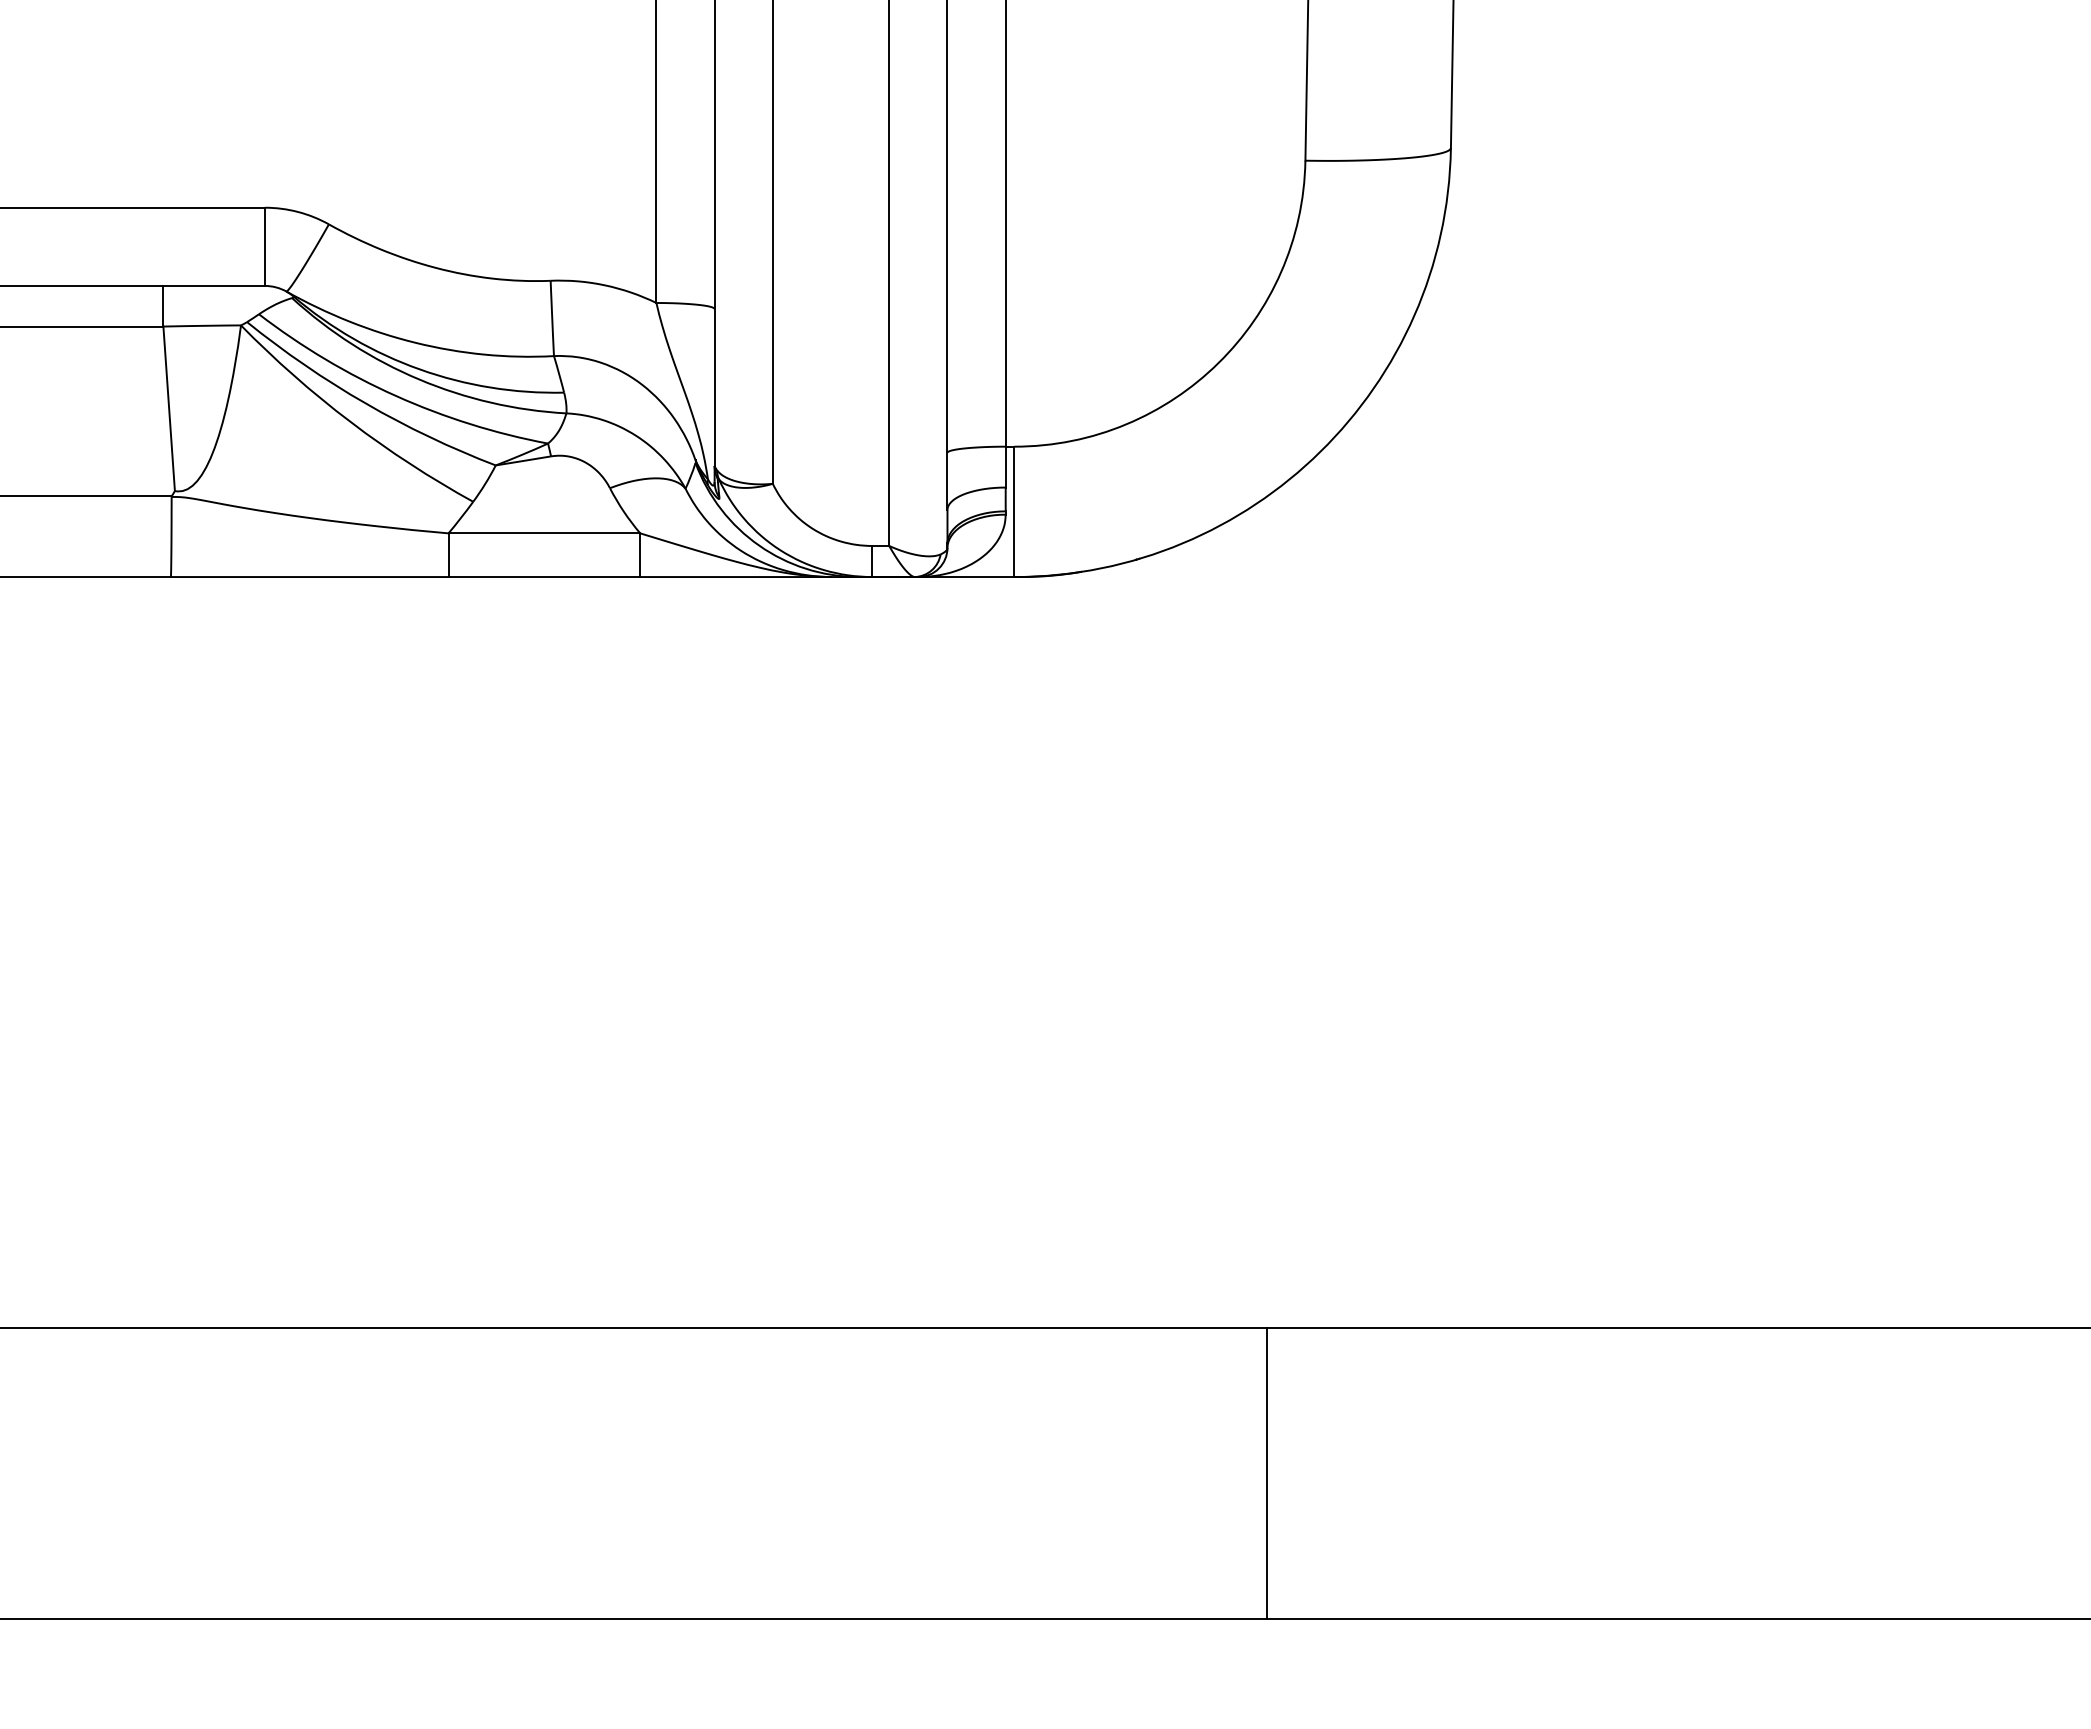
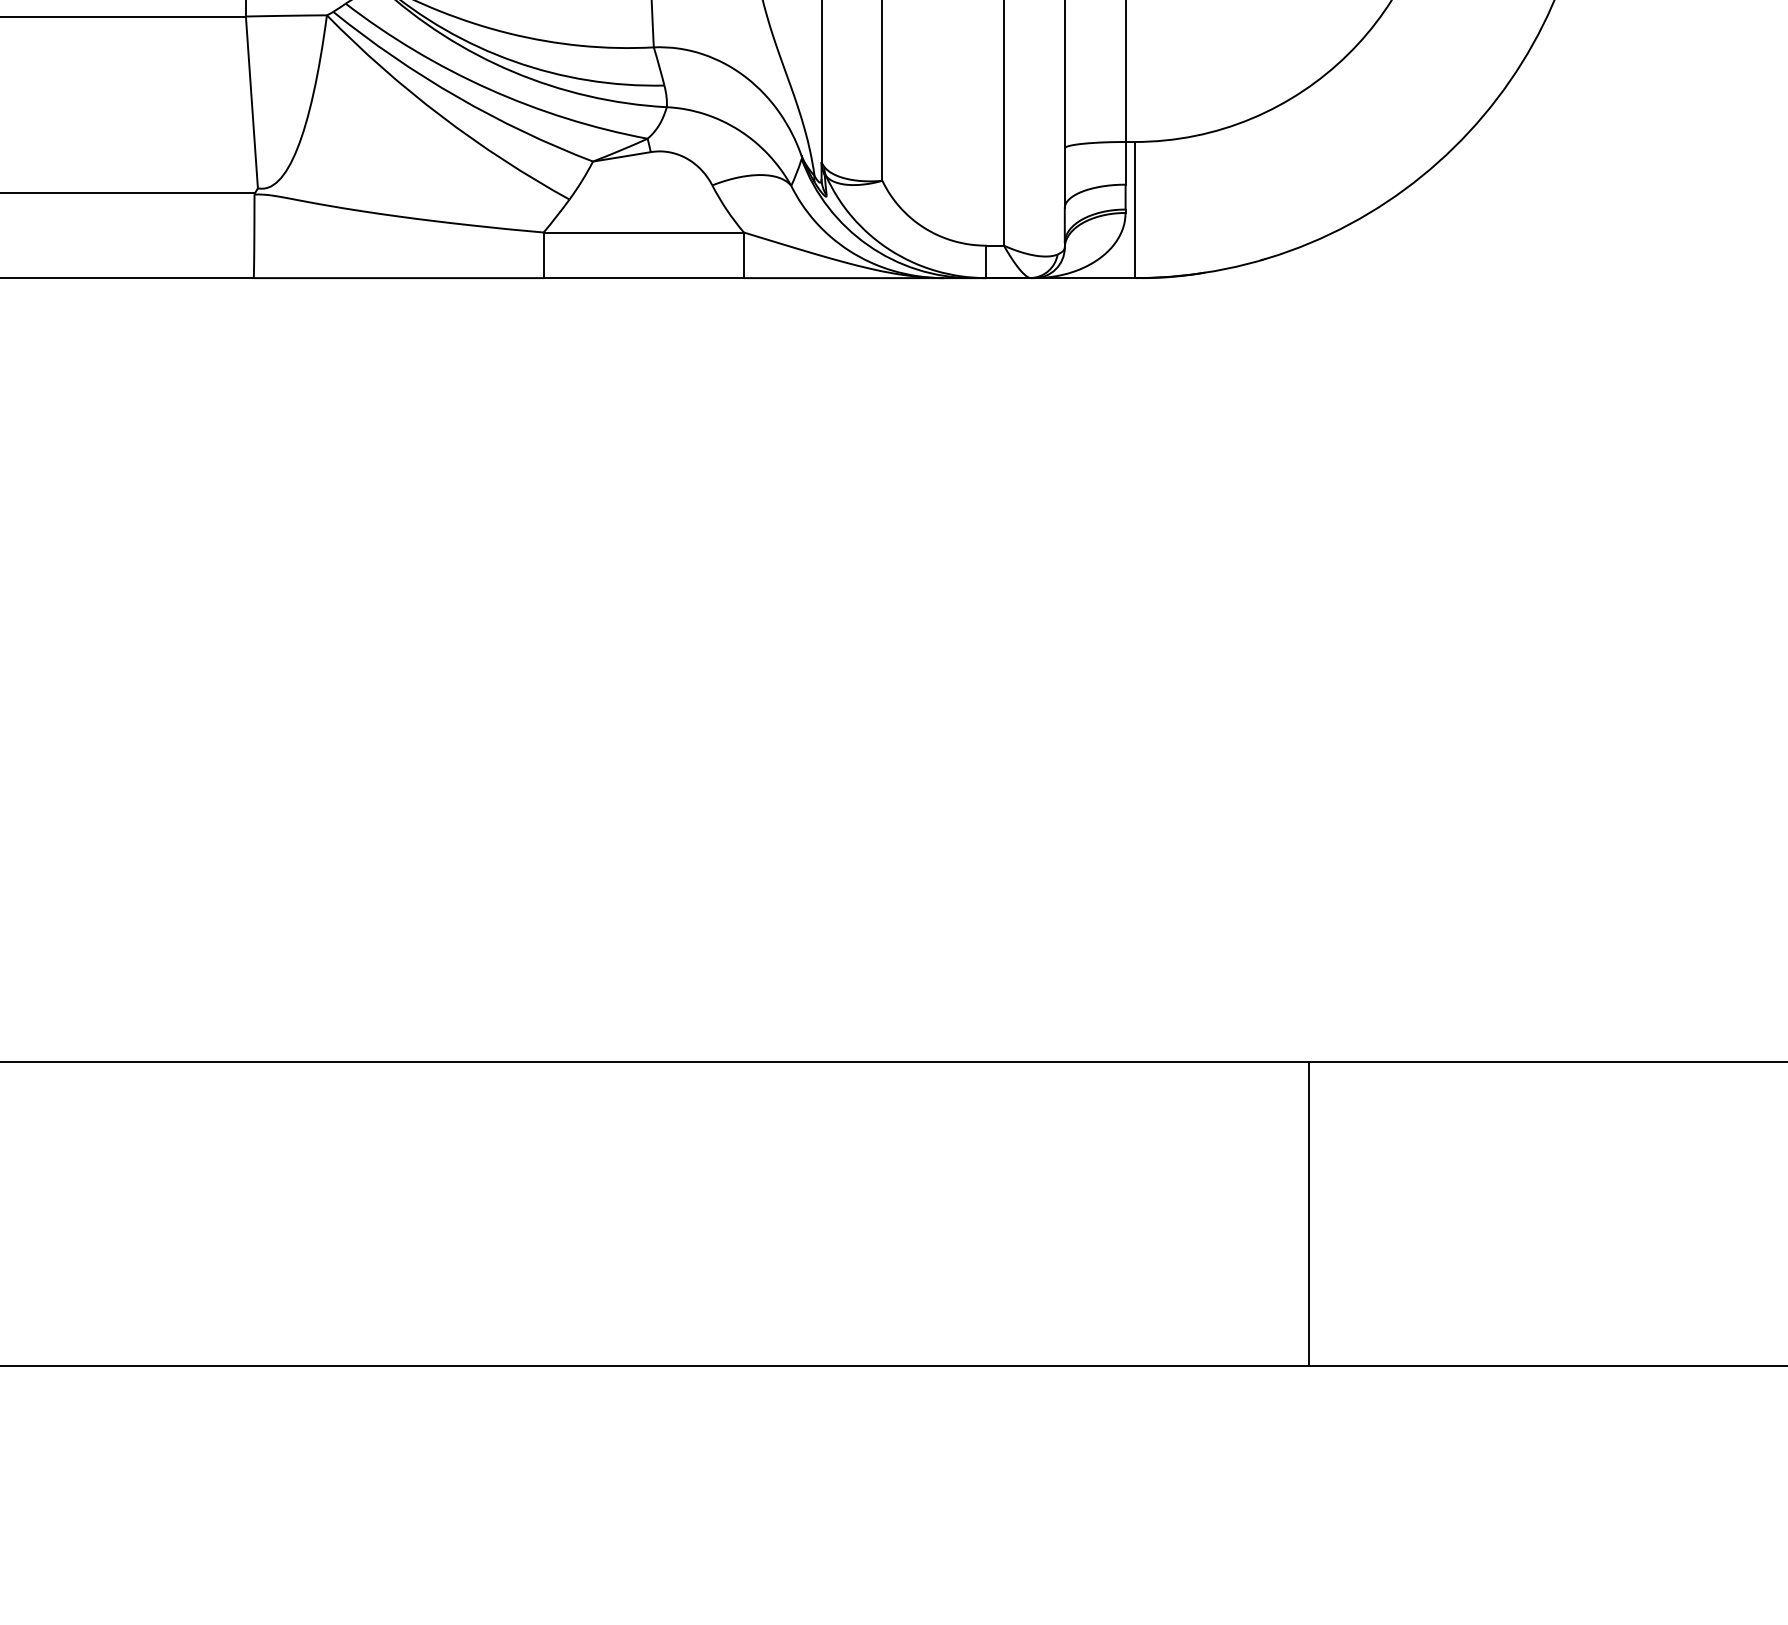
line: (1267, 1472) -> (1309, 1213), moved

